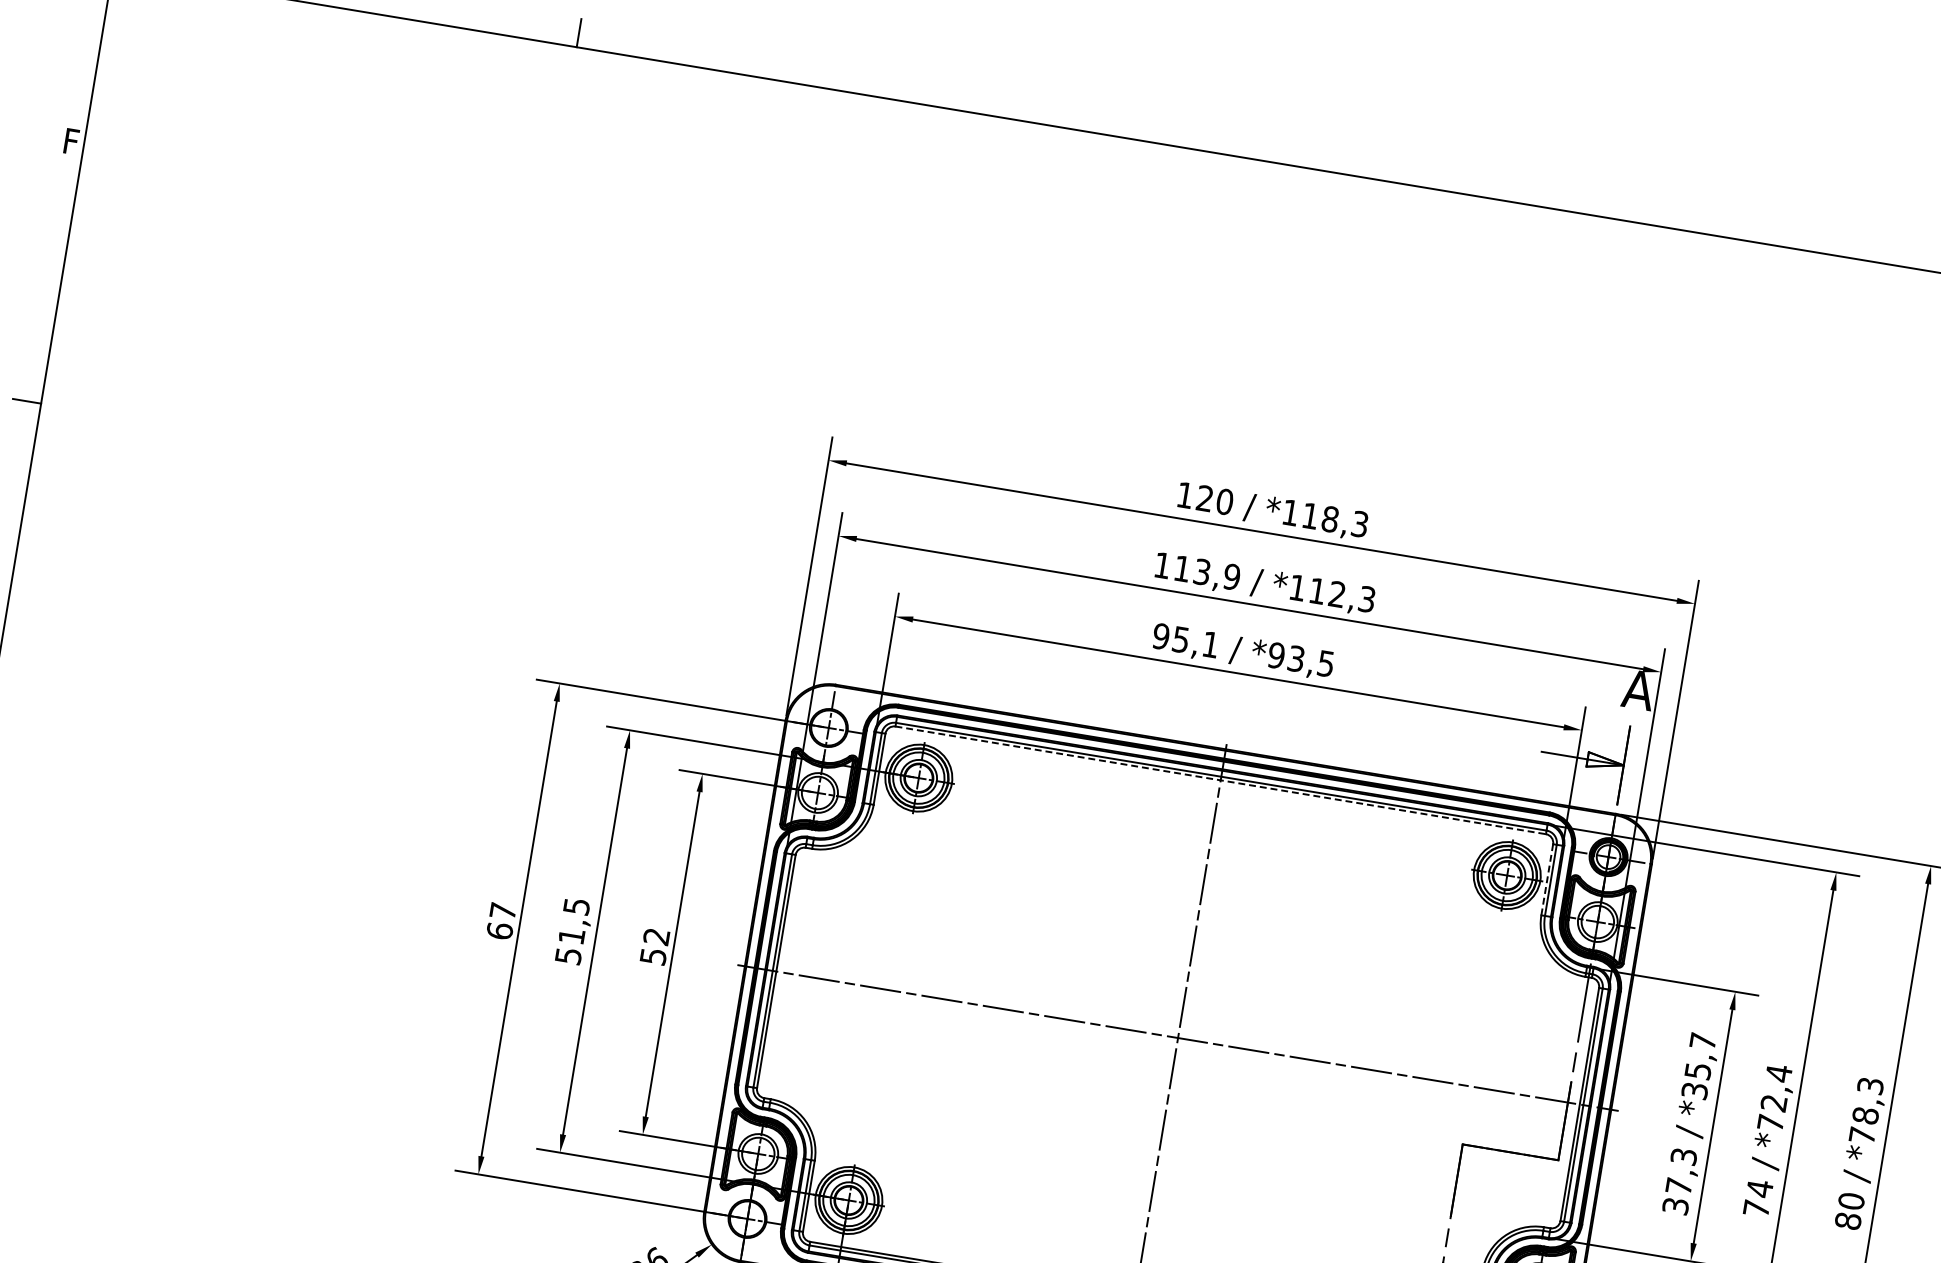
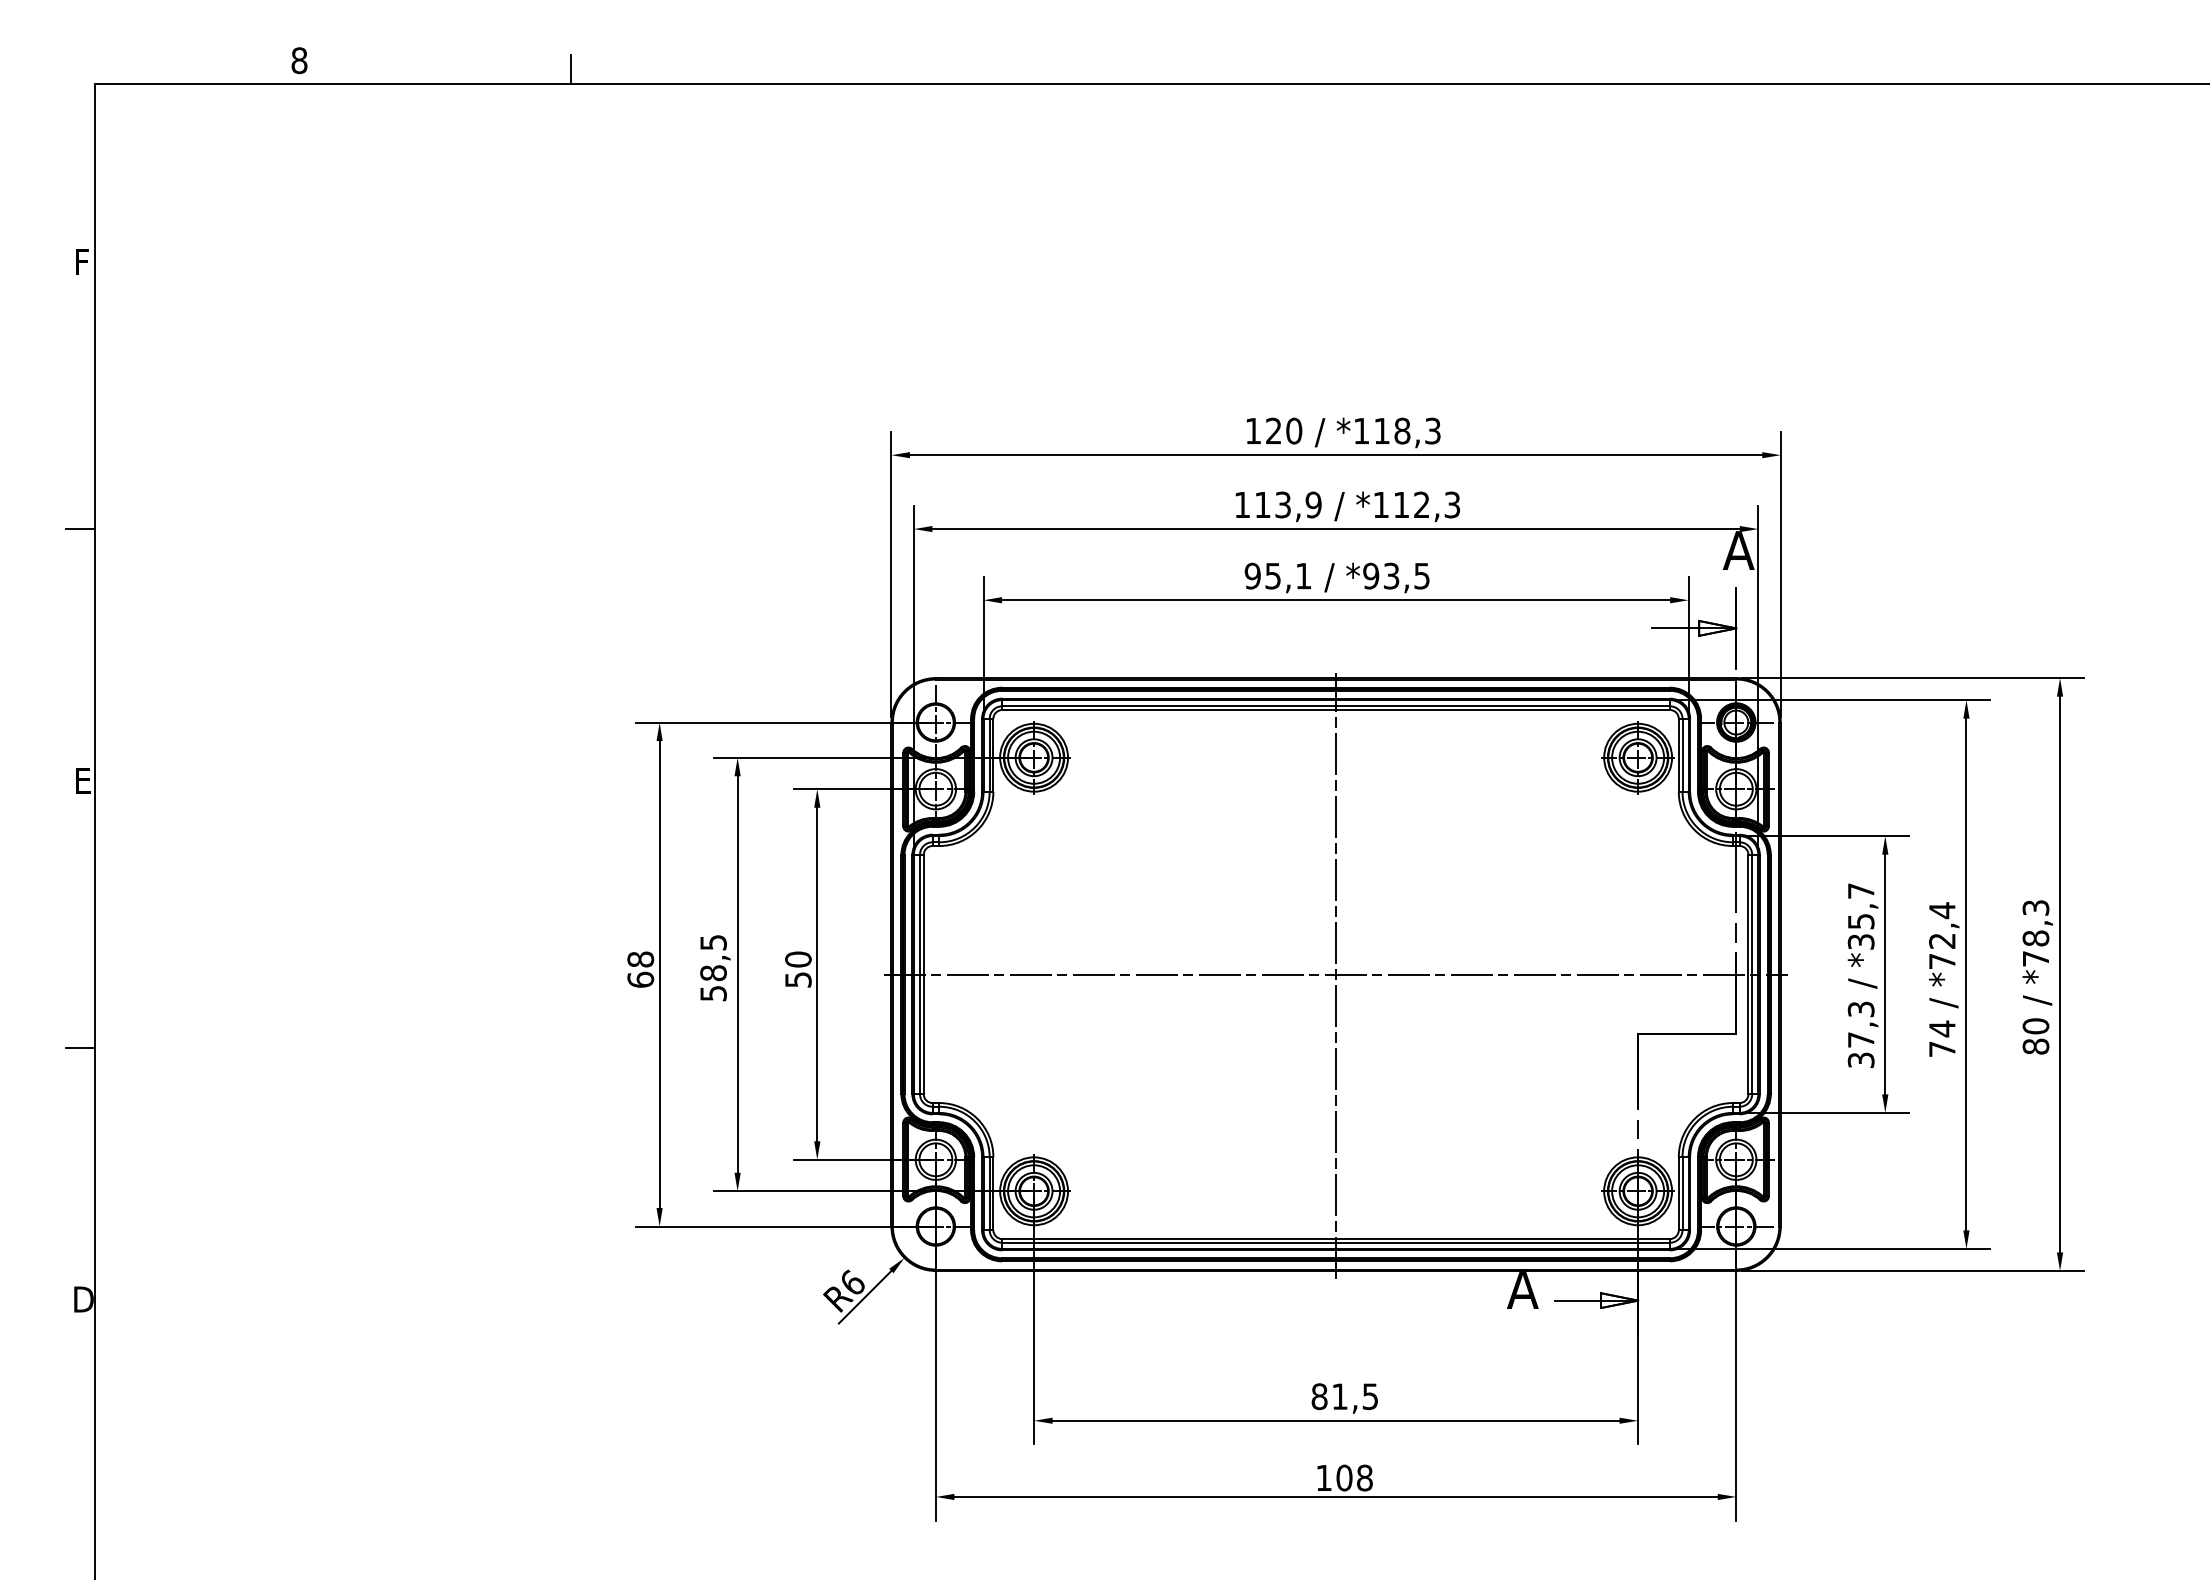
line: (1221, 780) -> (1336, 710), dashed -> solid
line: (1546, 879) -> (1678, 755), dashed -> solid
text: (502, 911) -> (640, 959), 67 -> 68
text: (571, 936) -> (713, 973), 51,5 -> 58,5
text: (656, 936) -> (798, 959), 52 -> 50

